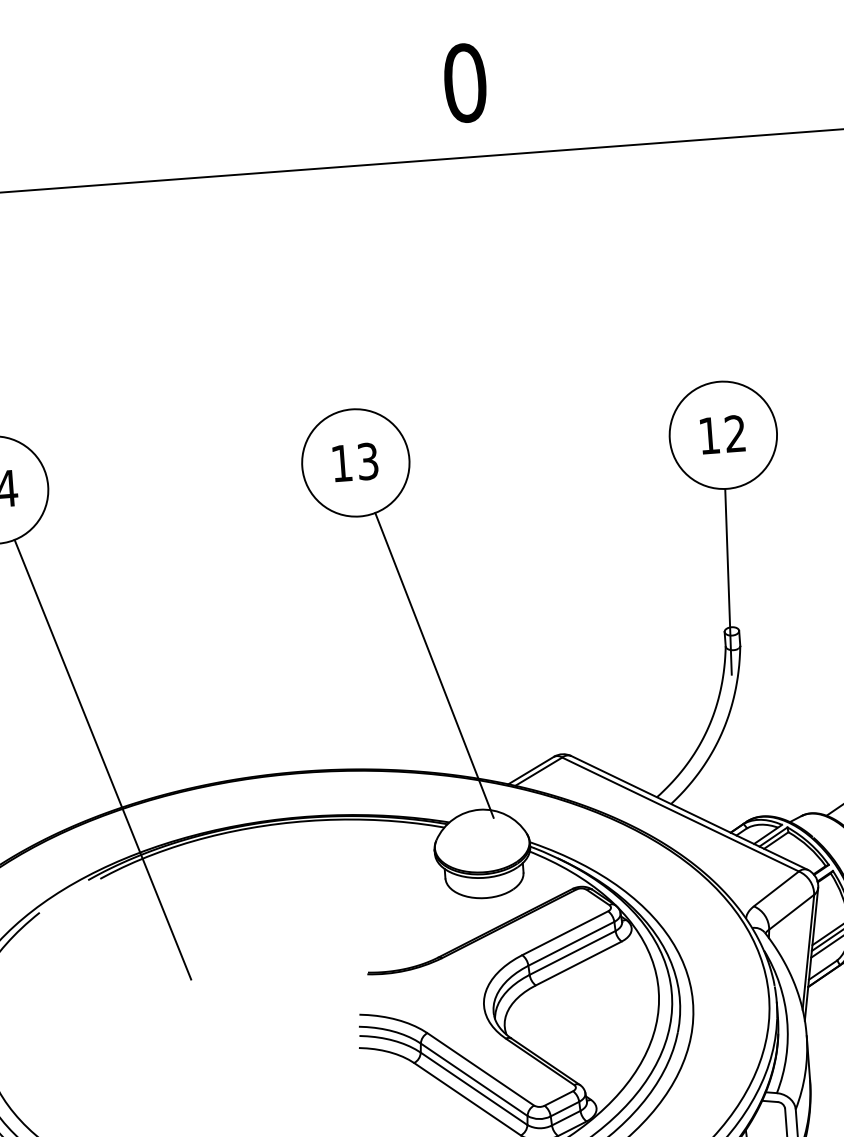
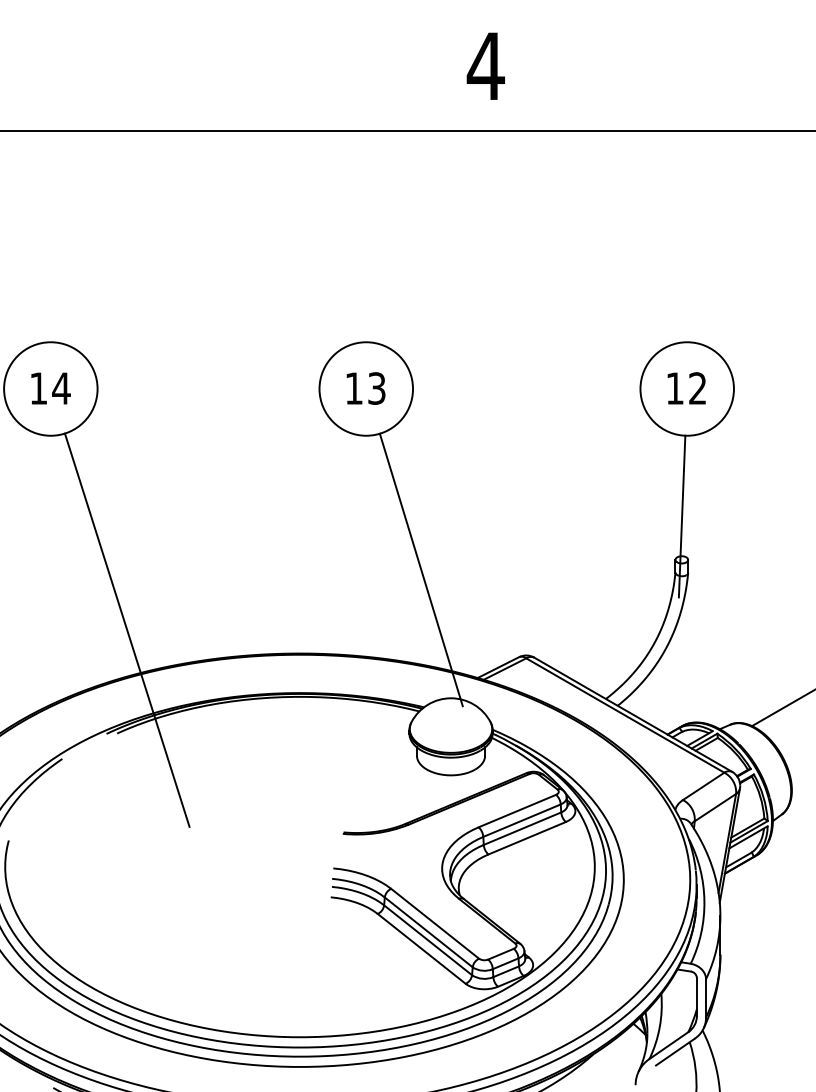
text: (464, 83) -> (485, 66), 0 -> 4

